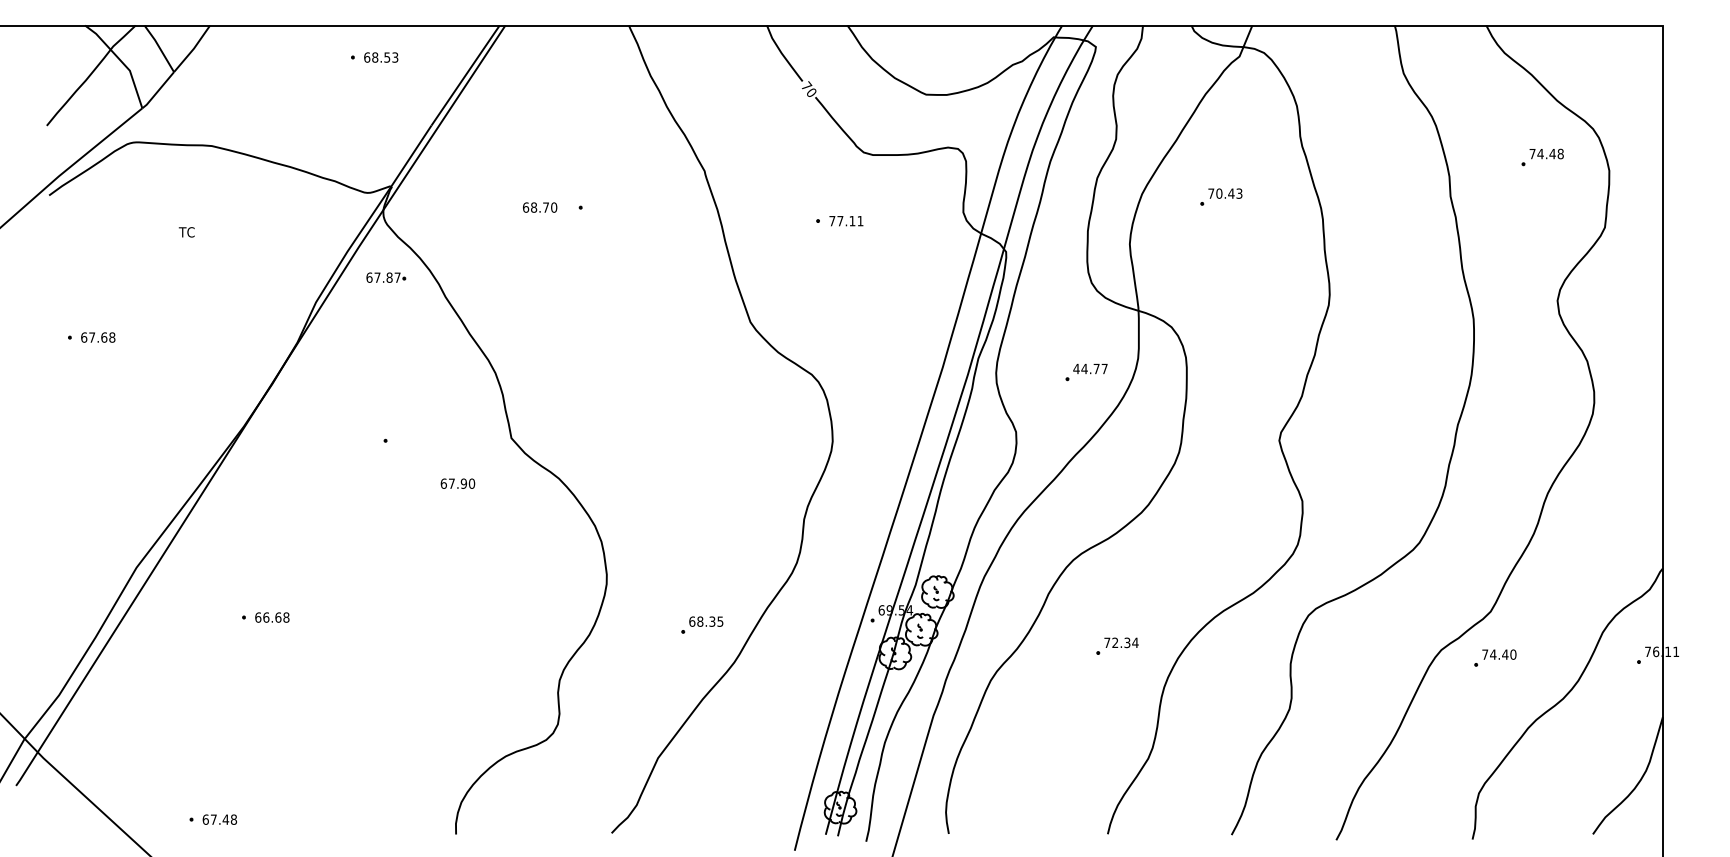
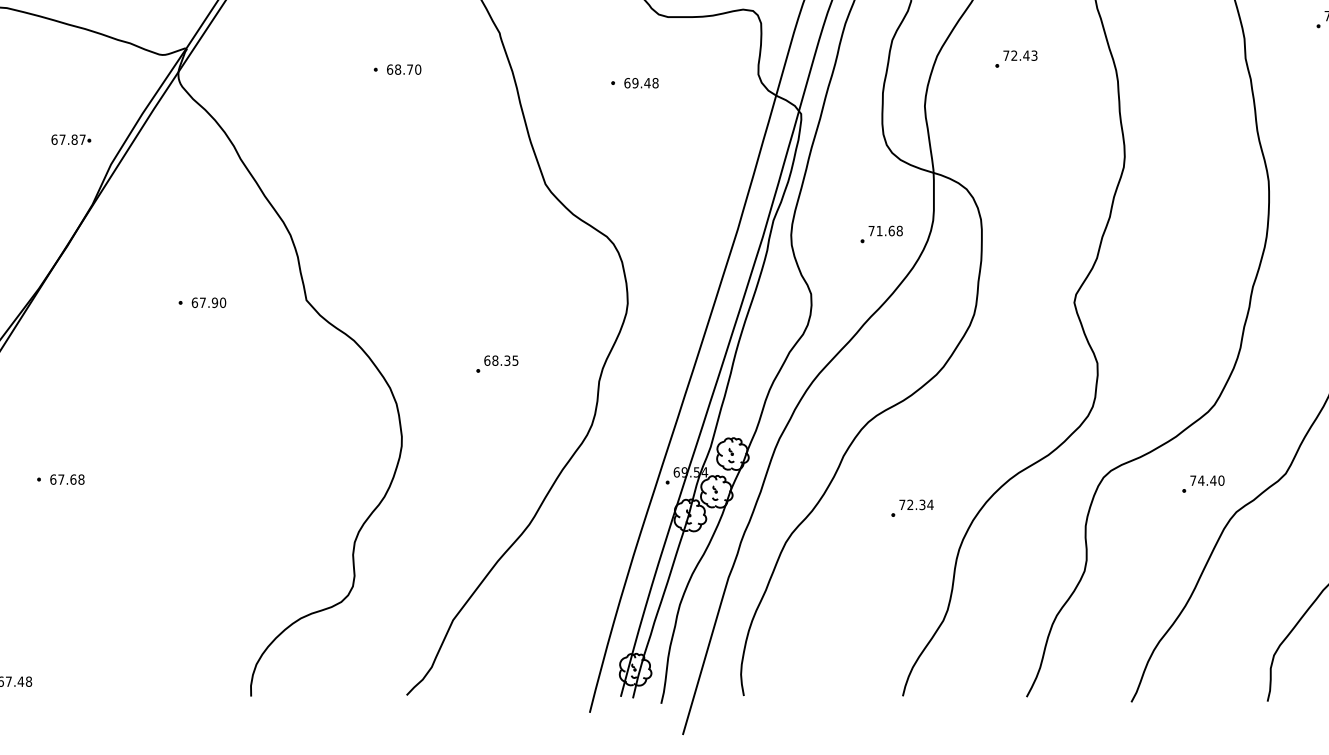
text: (1219, 193) -> (1014, 55), 70.43 -> 72.43
text: (540, 207) -> (404, 69), moved
text: (846, 220) -> (641, 82), 77.11 -> 69.48
part: (386, 277) -> (71, 139), moved
text: (1090, 368) -> (885, 230), 44.77 -> 71.68
text: (457, 483) -> (208, 302), moved
text: (266, 617) -> (61, 479), 66.68 -> 67.68
part: (702, 624) -> (497, 363), moved
part: (1495, 657) -> (1203, 483), moved

